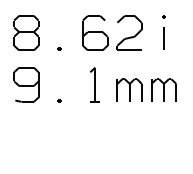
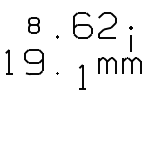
part: (163, 31) -> (130, 38), moved
part: (25, 33) -> (33, 25), size x0.6
part: (94, 83) -> (82, 76), moved

